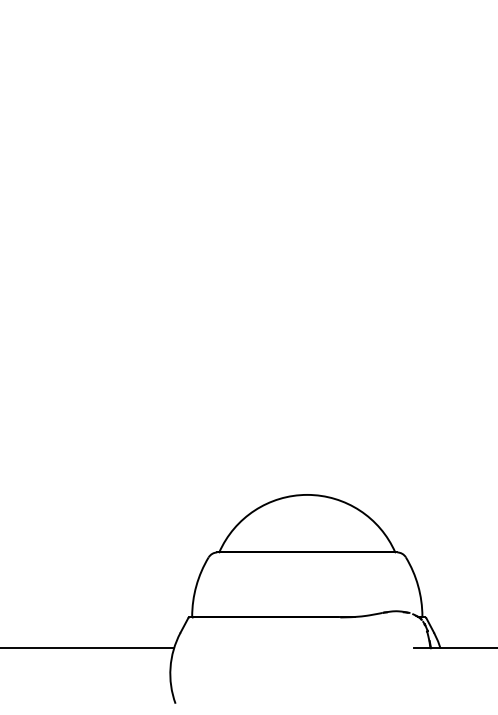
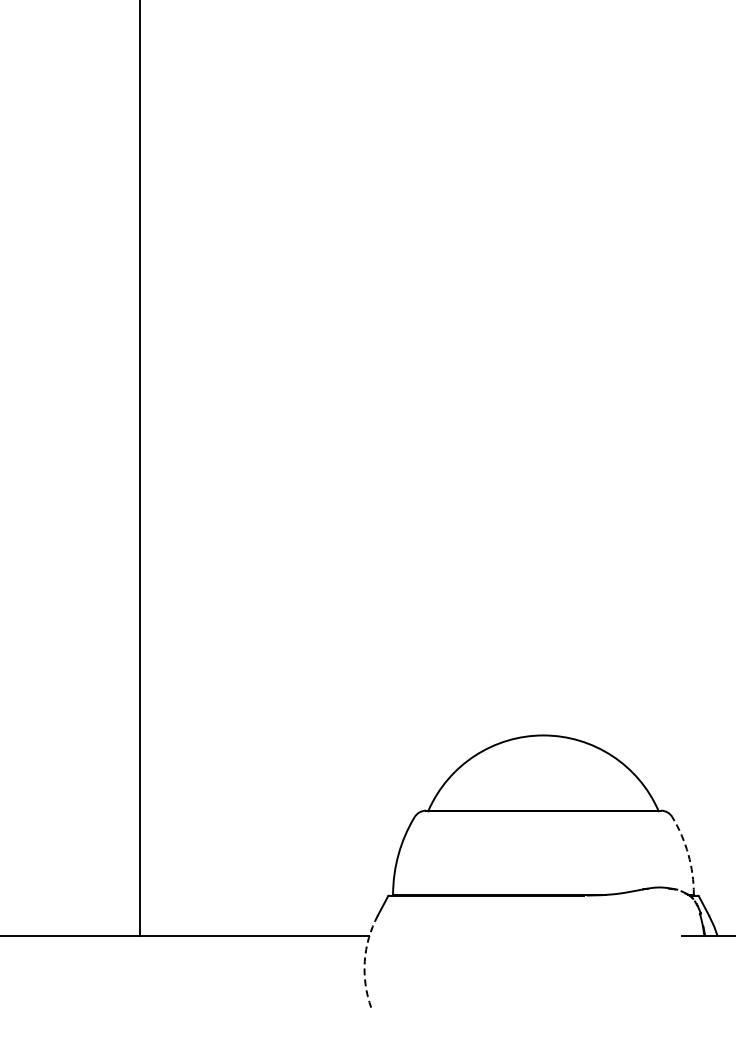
arc: (418, 586) -> (688, 854), solid -> dashed
arc: (170, 667) -> (364, 961), solid -> dashed

